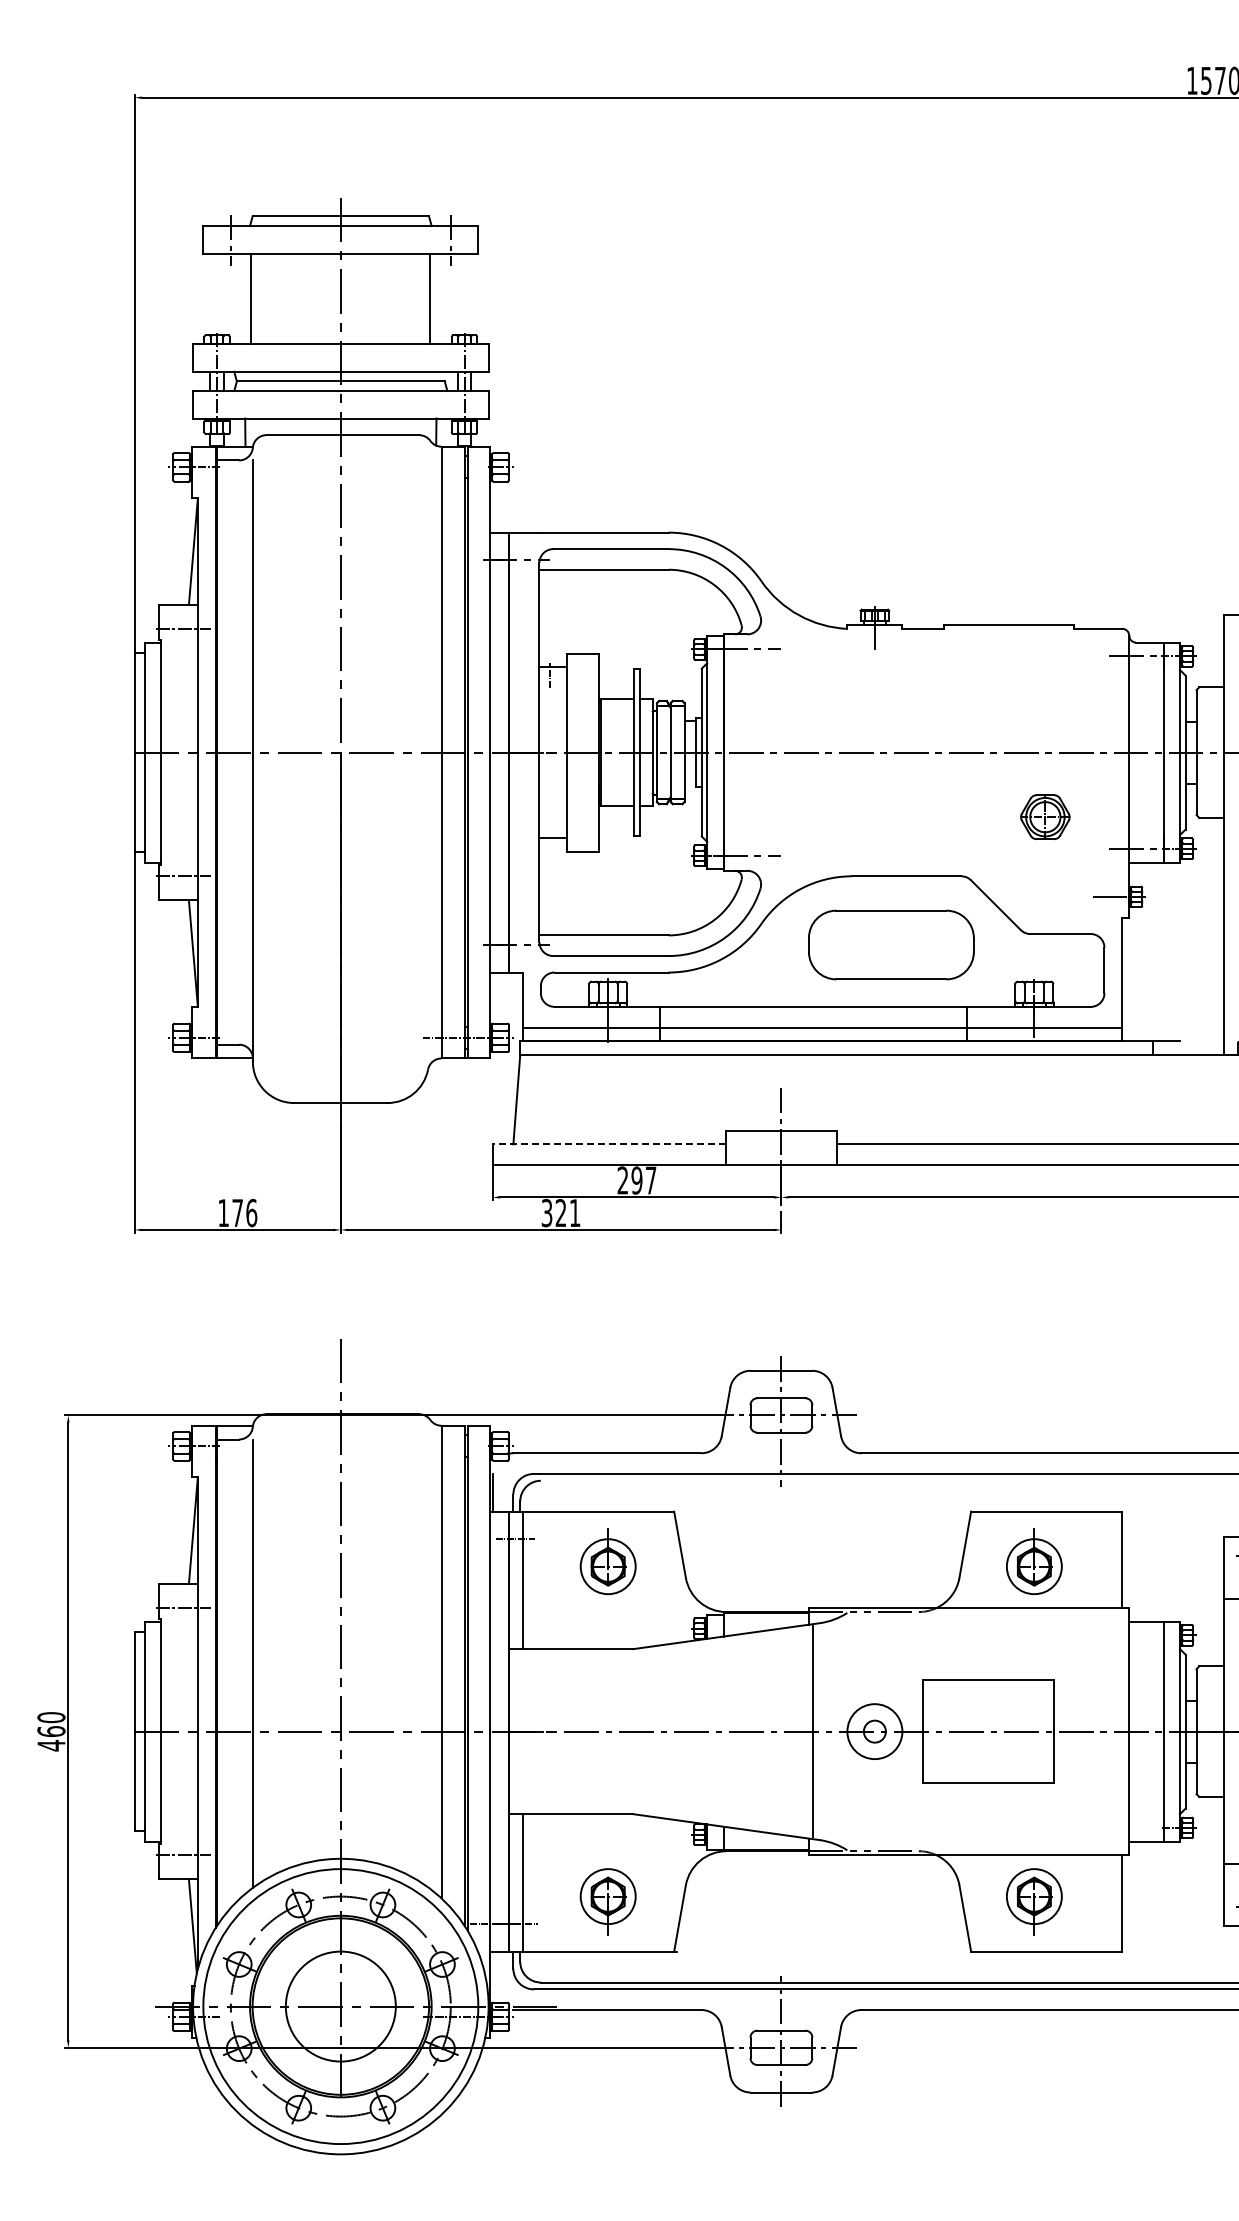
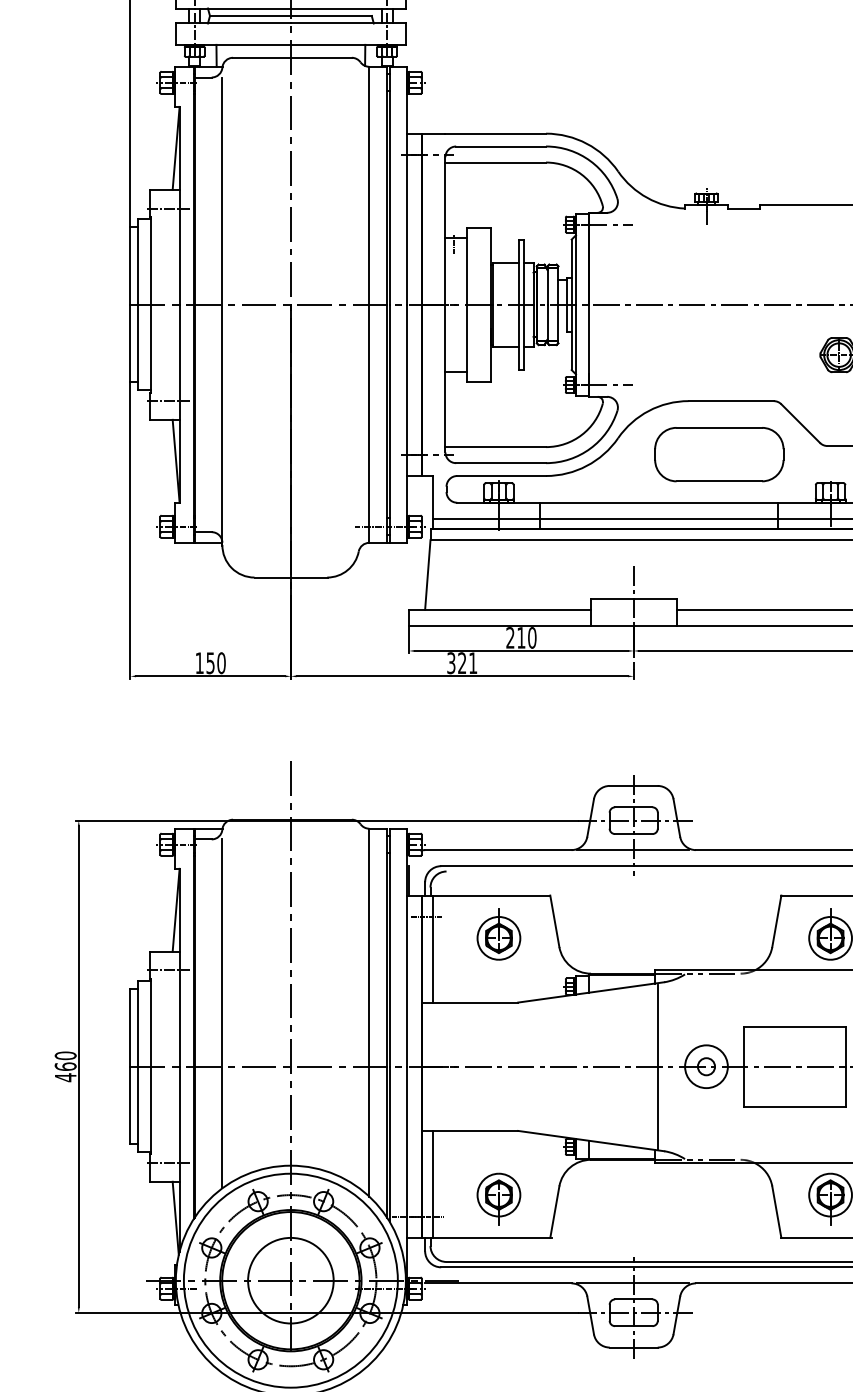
line: (609, 1144) -> (499, 609), dashed -> solid
text: (643, 1180) -> (526, 637), 297 -> 210
text: (244, 1213) -> (215, 663), 176 -> 150
line: (780, 1453) -> (633, 850), added
line: (780, 2010) -> (633, 1283), added

